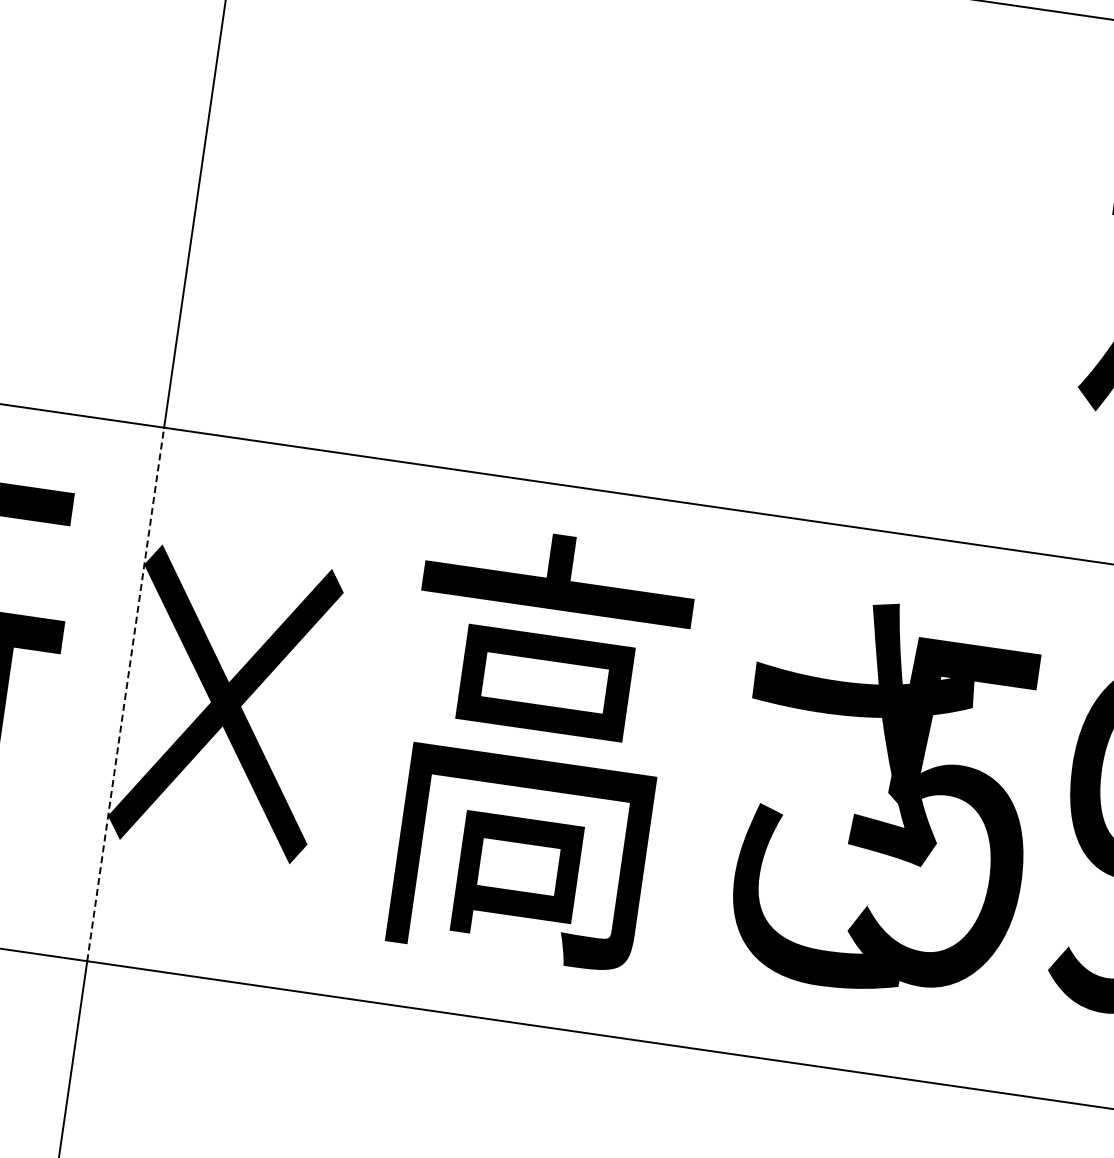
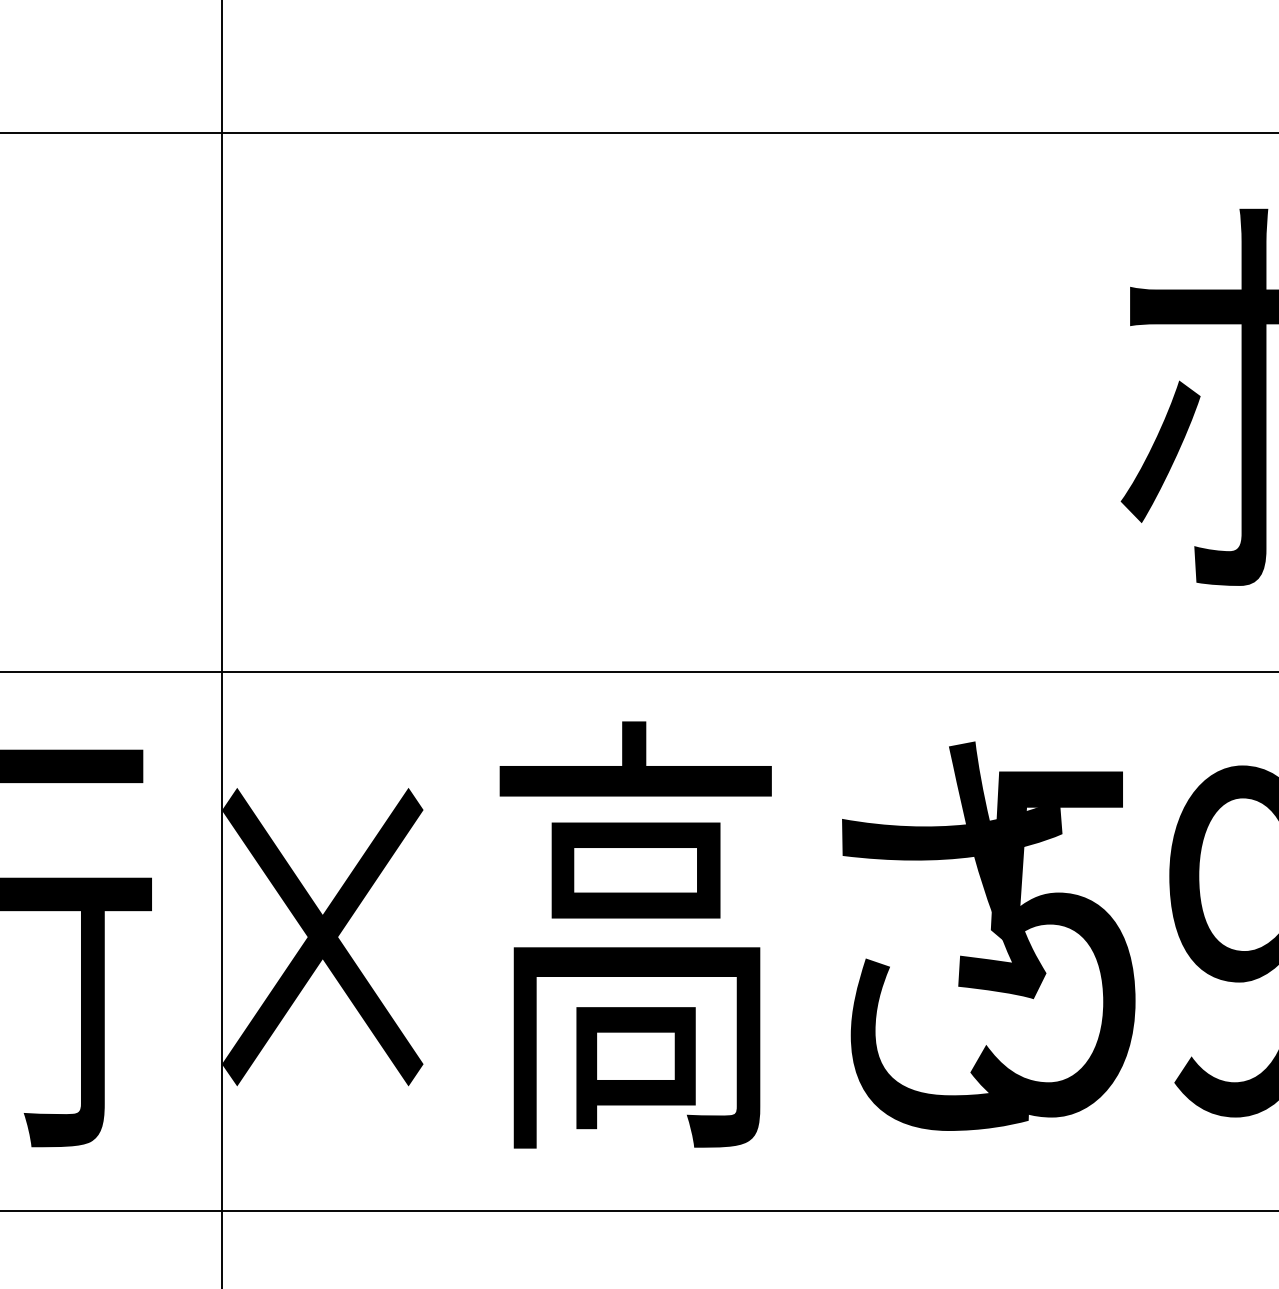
line: (126, 694) -> (222, 941), dashed -> solid

